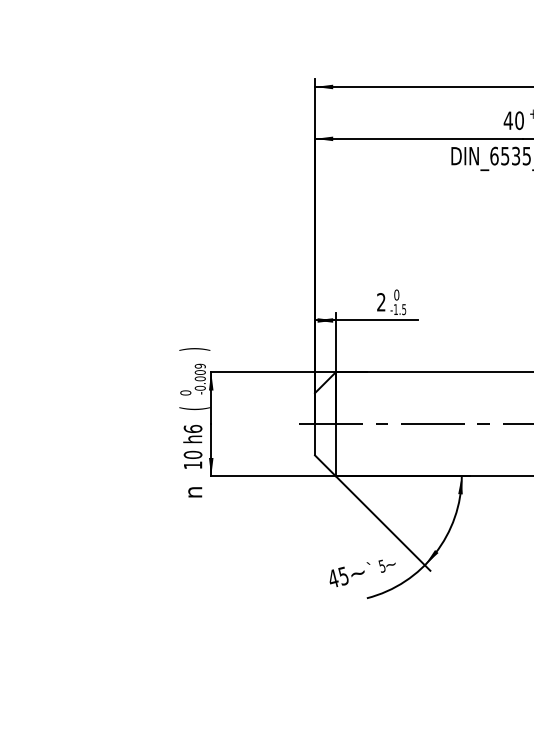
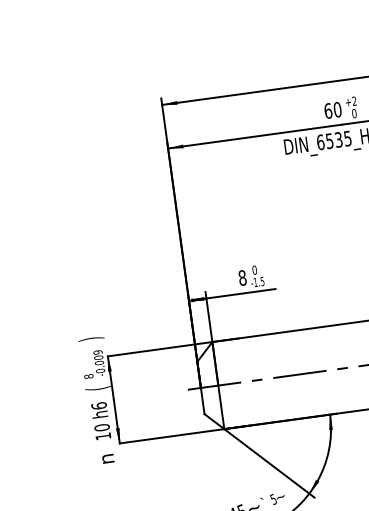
text: (507, 120) -> (327, 110), 40 -> 60
text: (381, 302) -> (242, 278), 2 -> 8
text: (185, 392) -> (88, 376), 0 -> 8

